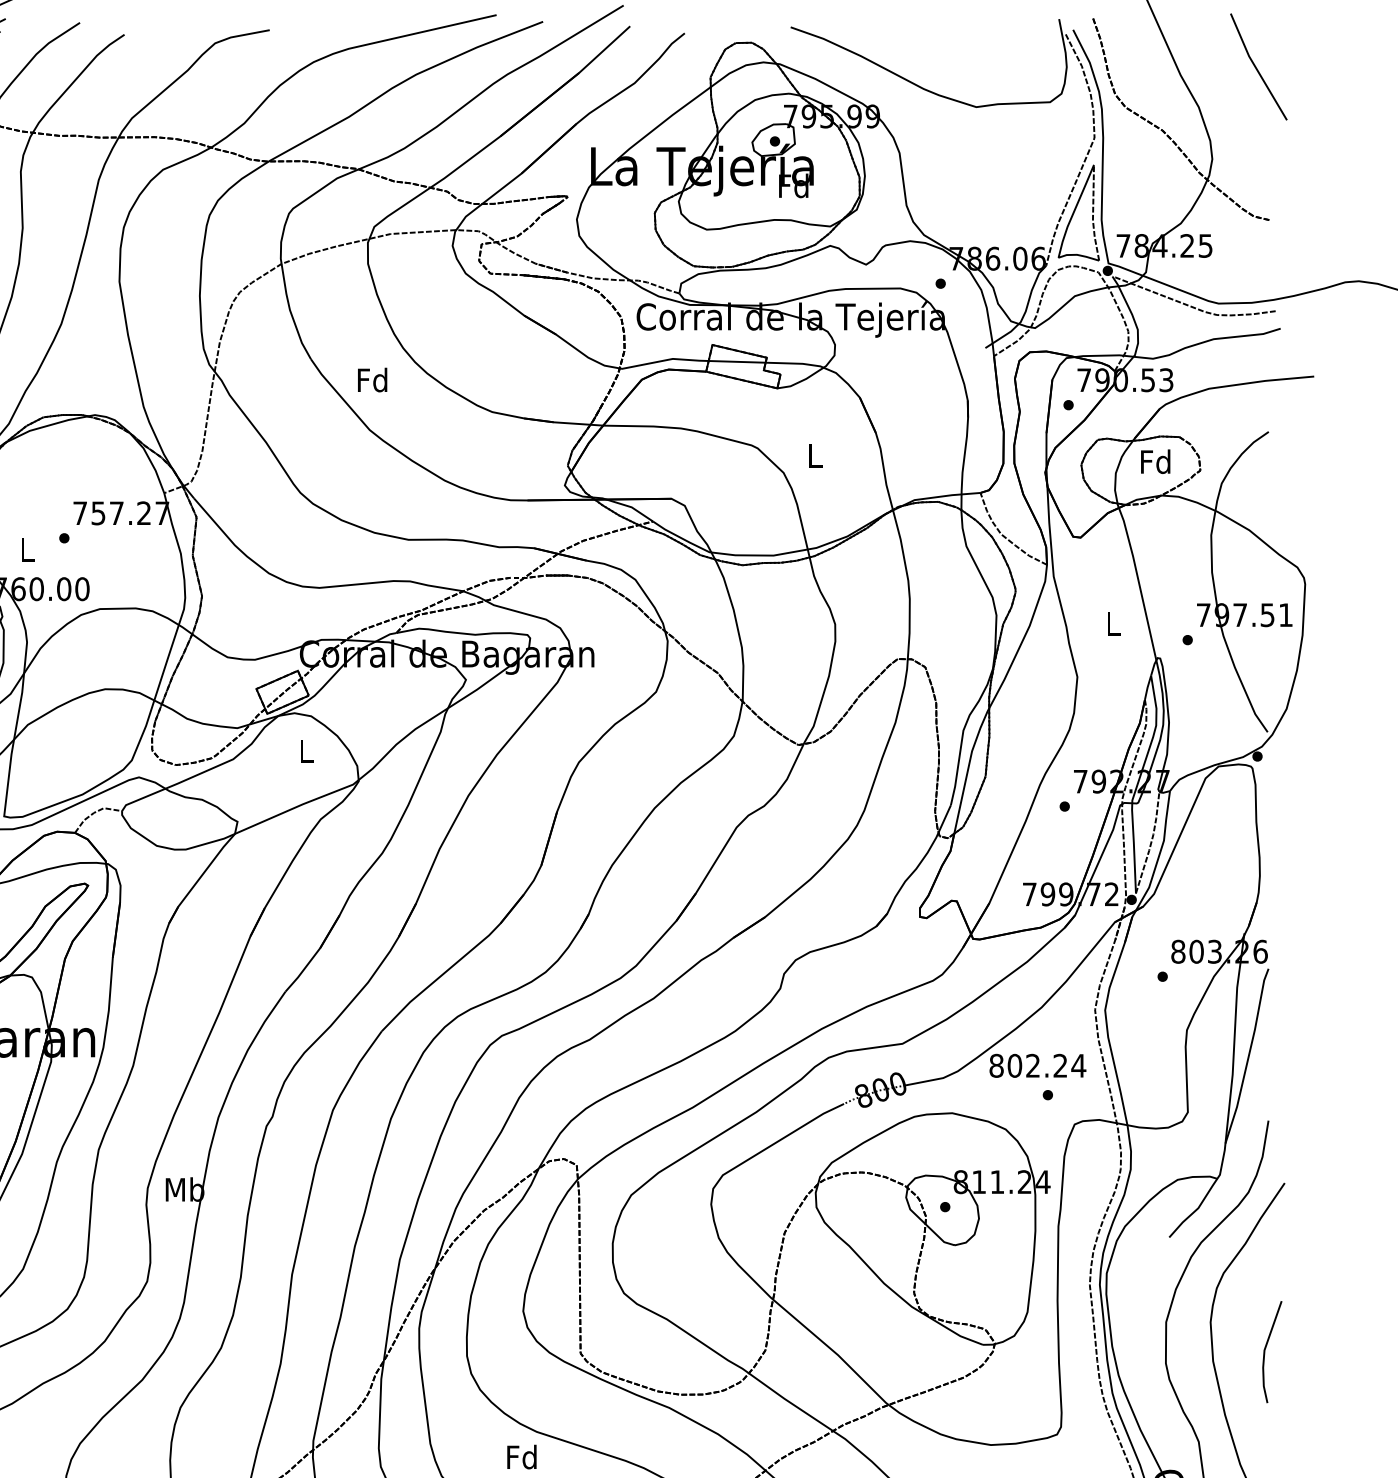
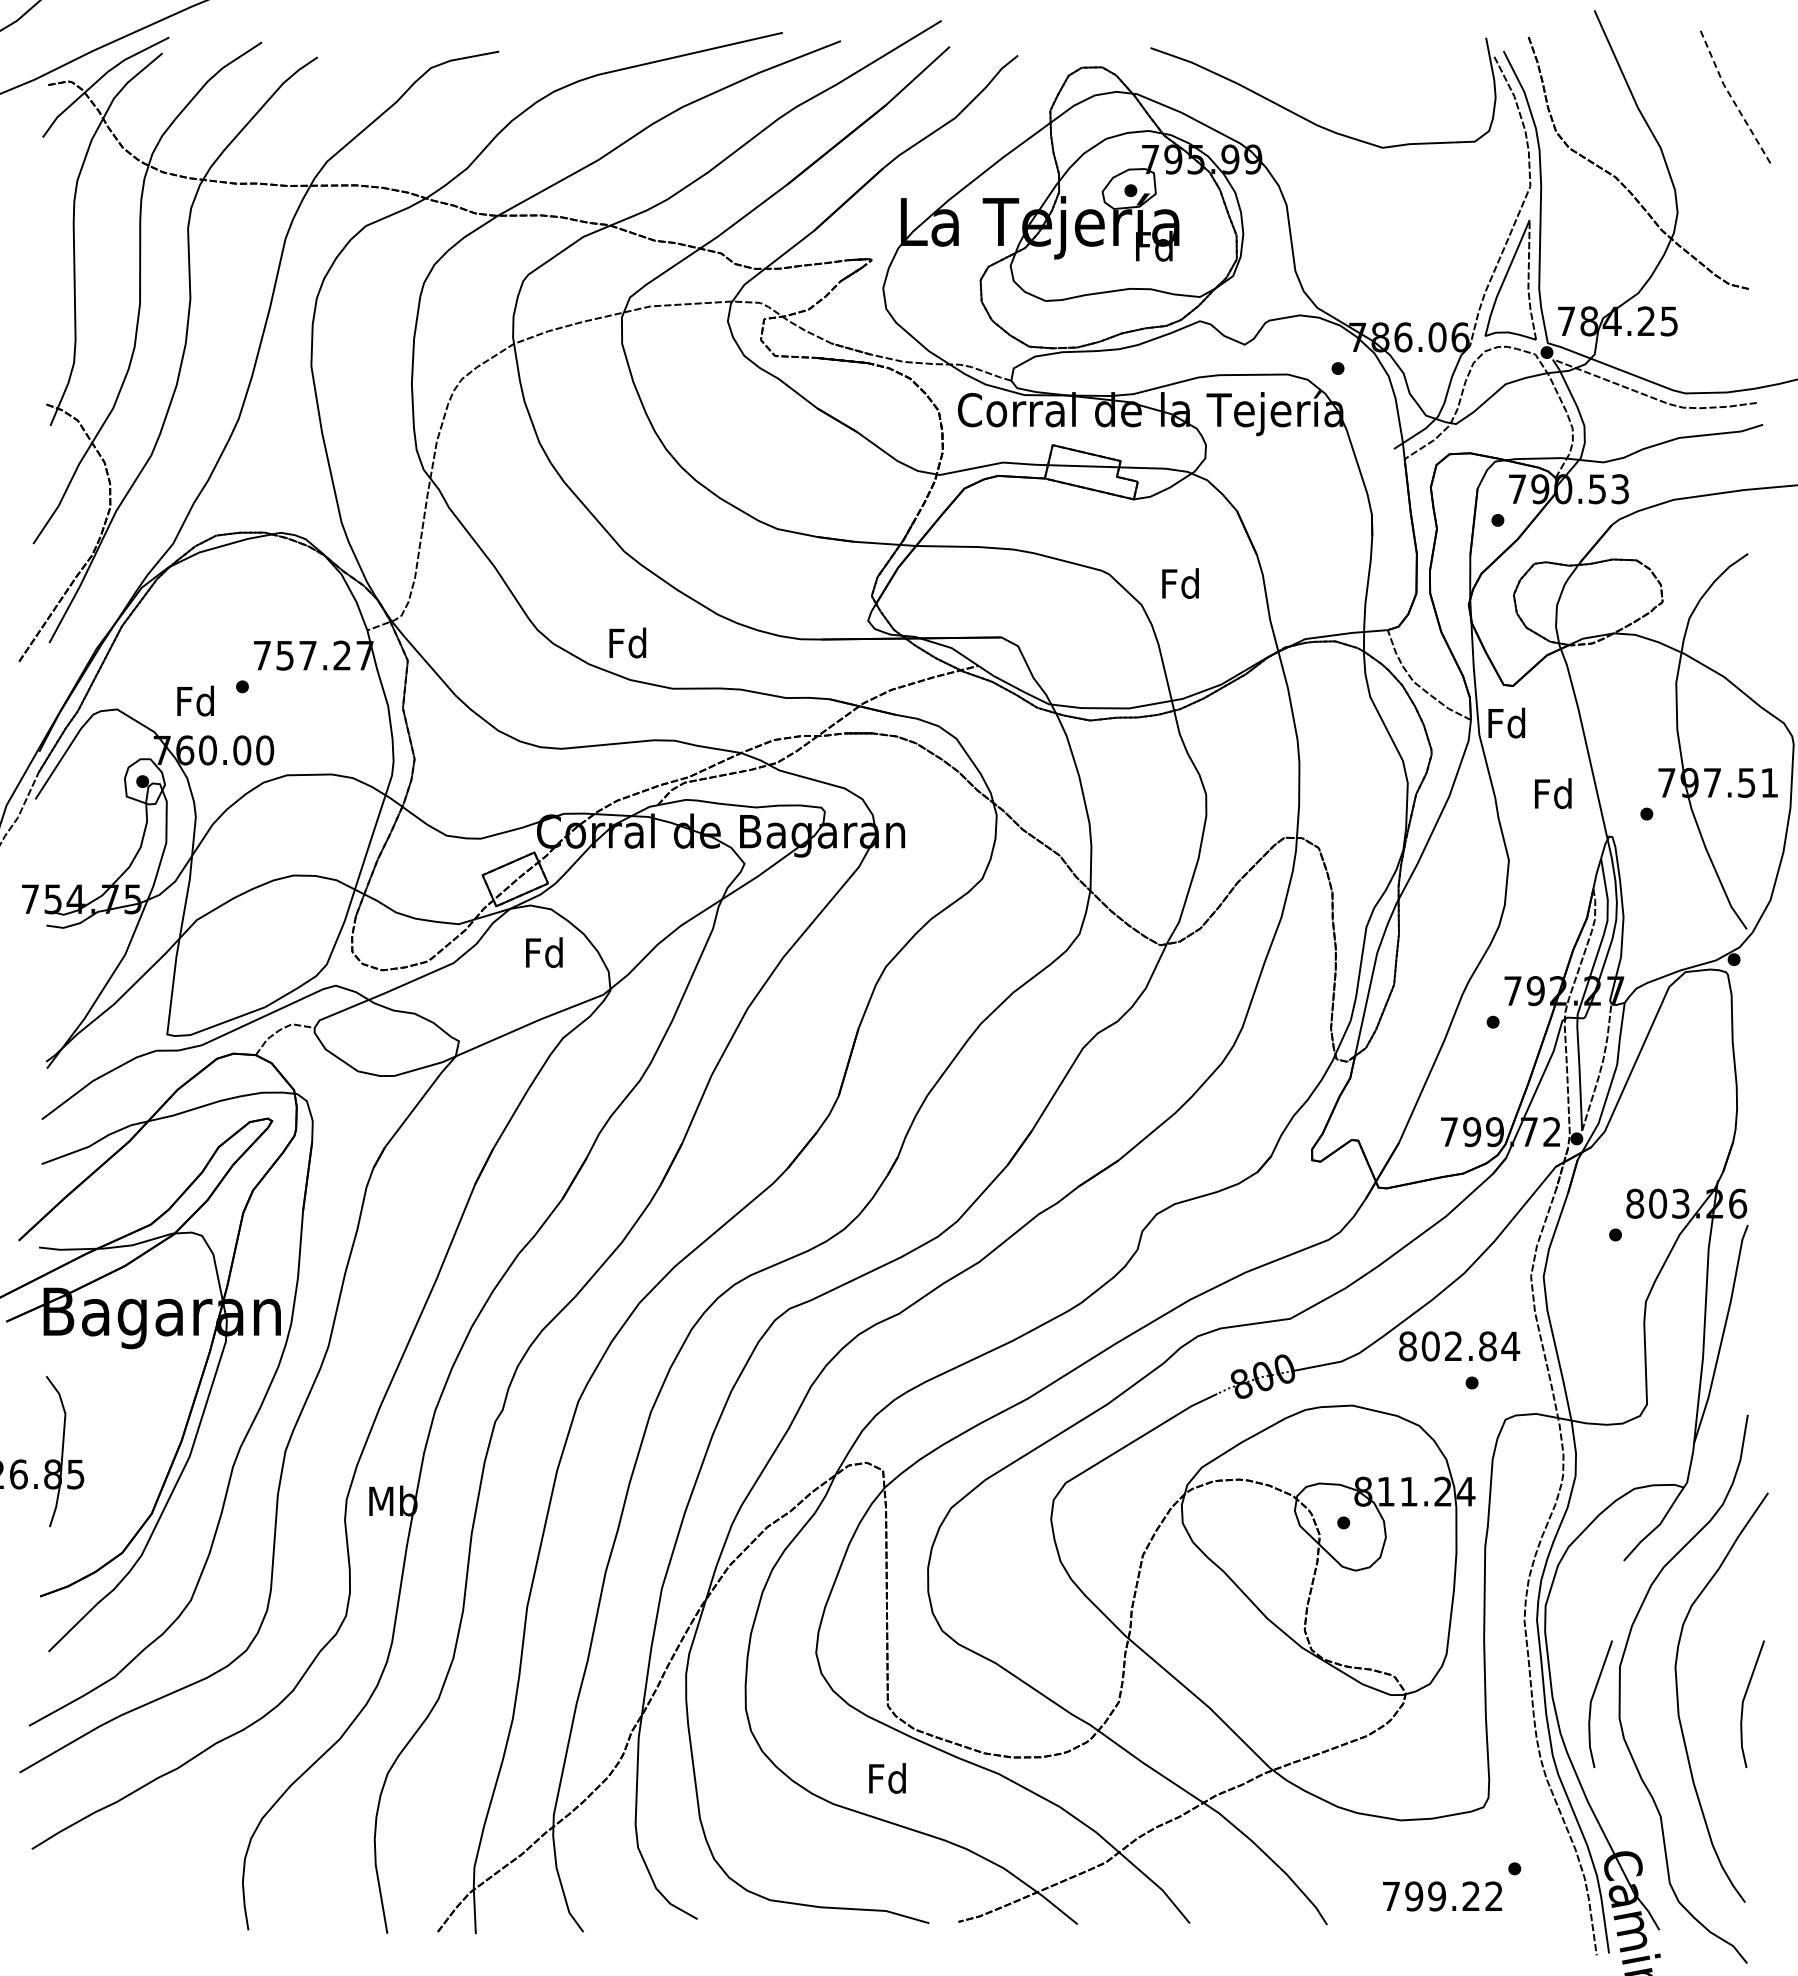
line: (1256, 67) -> (1732, 98), solid -> dashed
text: (372, 379) -> (627, 642), moved
text: (814, 455) -> (1180, 583), L -> Fd
text: (1155, 461) -> (1506, 722), moved
text: (26, 549) -> (195, 700), L -> Fd
text: (1113, 623) -> (1553, 793), L -> Fd
text: (305, 750) -> (544, 952), L -> Fd
text: (1060, 1065) -> (1487, 1346), 802.24 -> 802.84
line: (1144, 1349) -> (1592, 1700), added
text: (521, 1457) -> (887, 1778), moved

